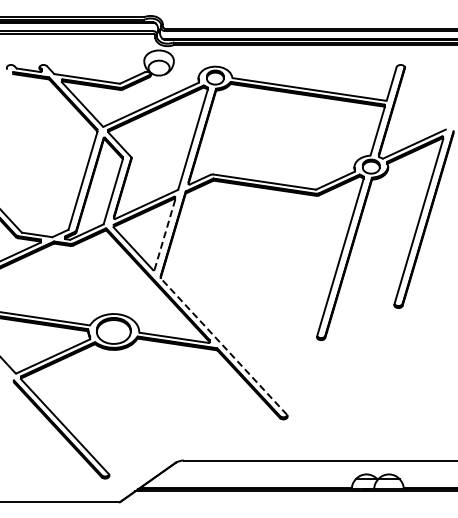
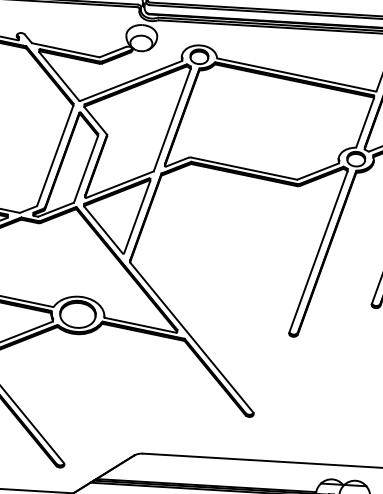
line: (164, 234) -> (136, 217), dashed -> solid
line: (223, 346) -> (191, 337), dashed -> solid

